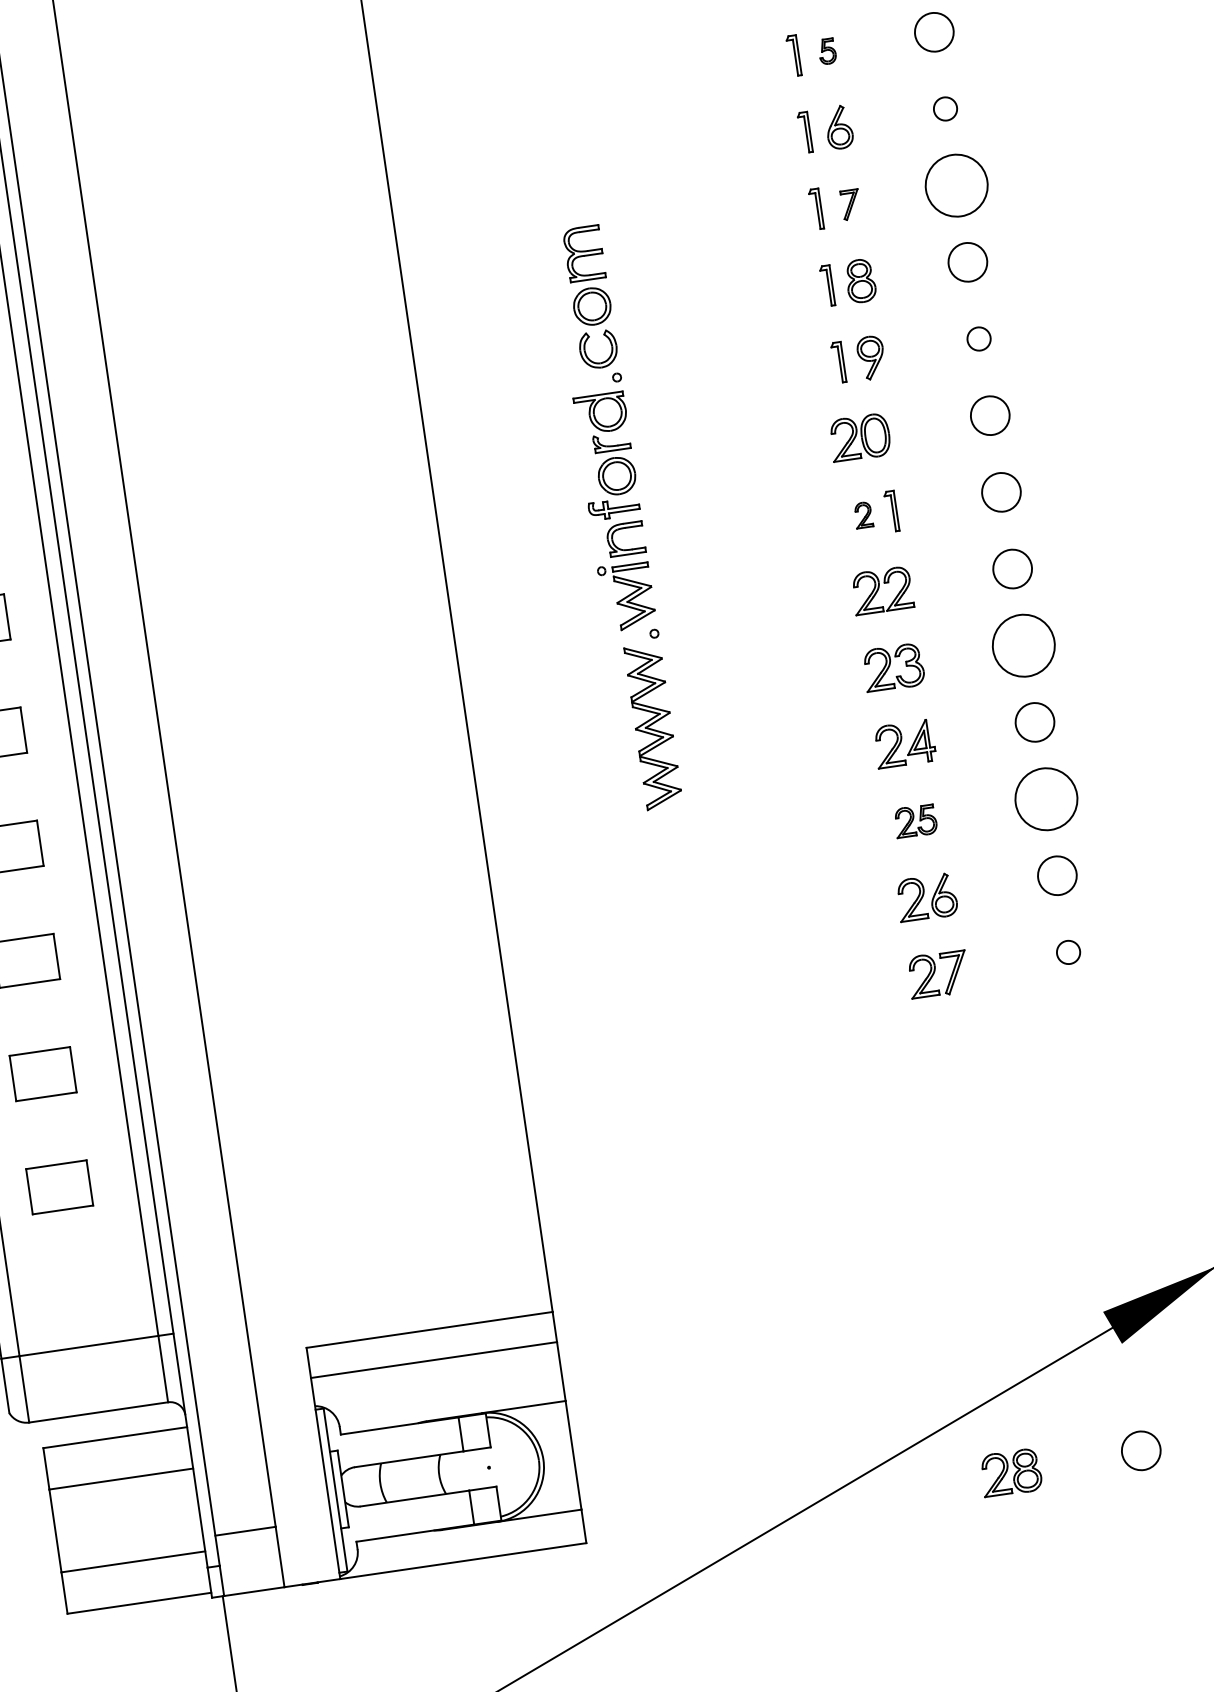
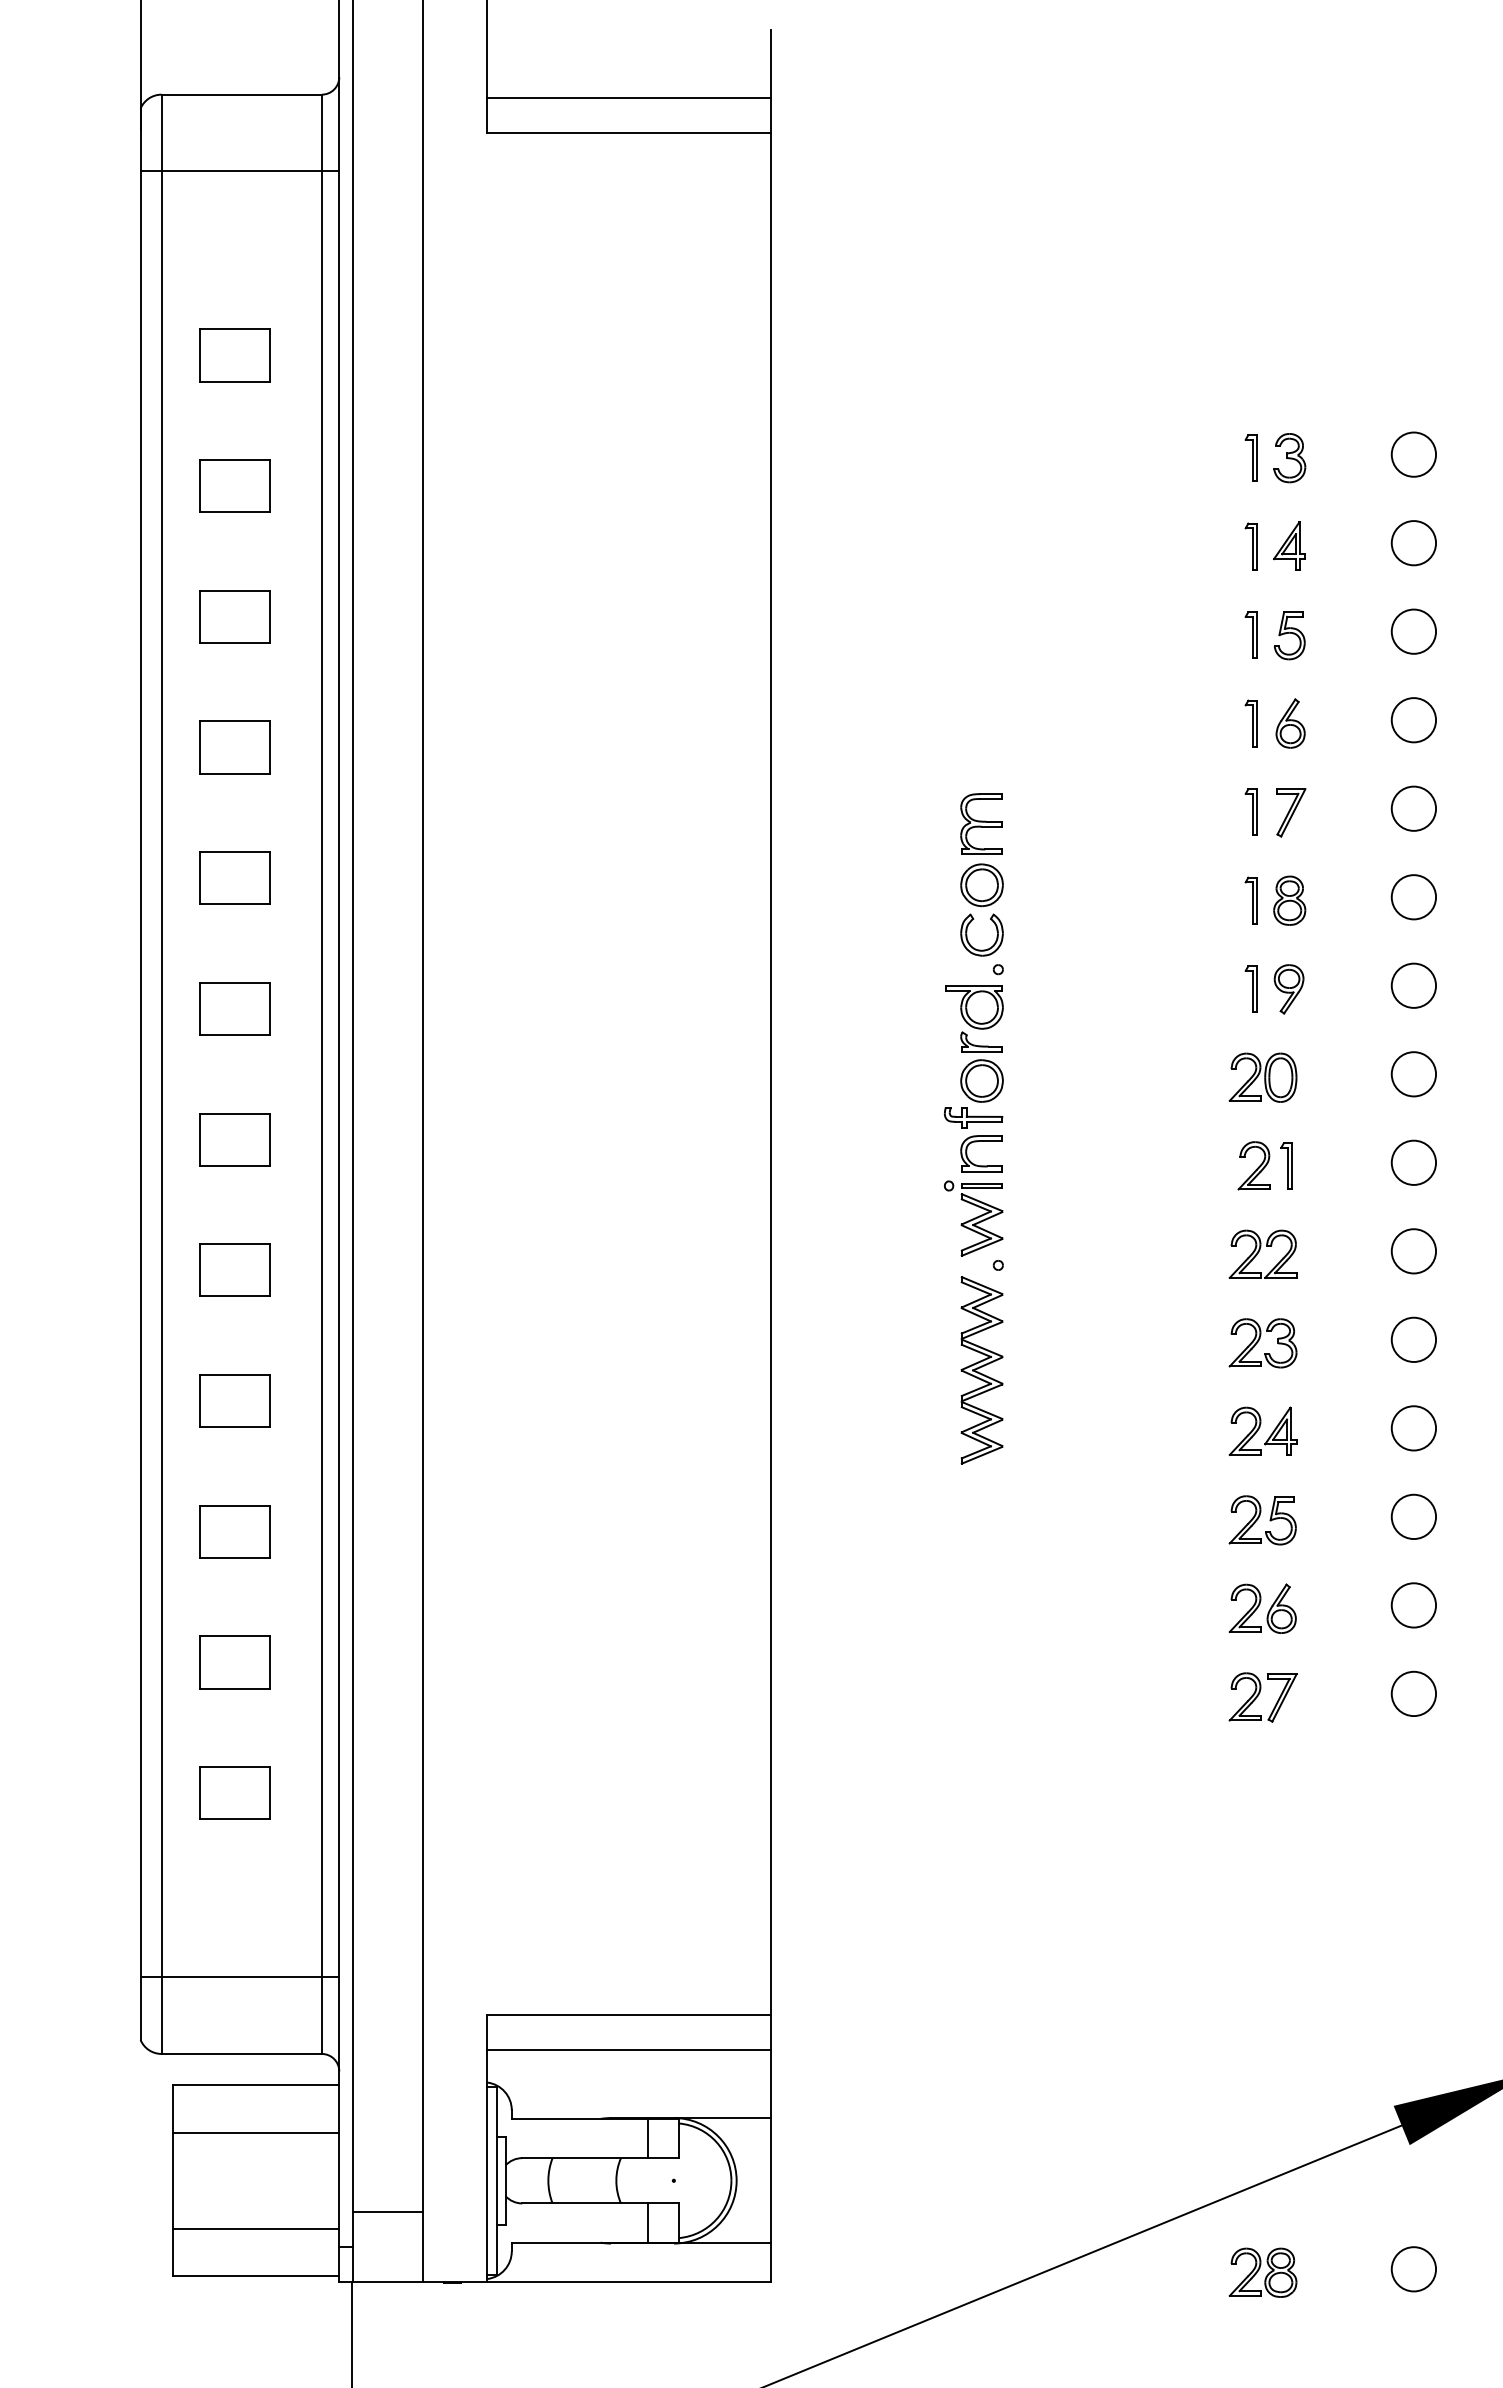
part: (827, 51) -> (1289, 635), size x1.67
circle: (945, 109) -> (1413, 720), size x1.67
circle: (956, 185) -> (1413, 808), size x0.62
part: (851, 204) -> (1291, 812), size x1.43
circle: (978, 338) -> (1413, 985), size x1.67
part: (862, 514) -> (1253, 1165), size x1.67
circle: (1023, 645) -> (1413, 1339), size x0.62
circle: (1045, 798) -> (1413, 1516), size x0.62
part: (915, 821) -> (1262, 1520), size x1.43
circle: (1068, 952) -> (1413, 1693), size x1.67

